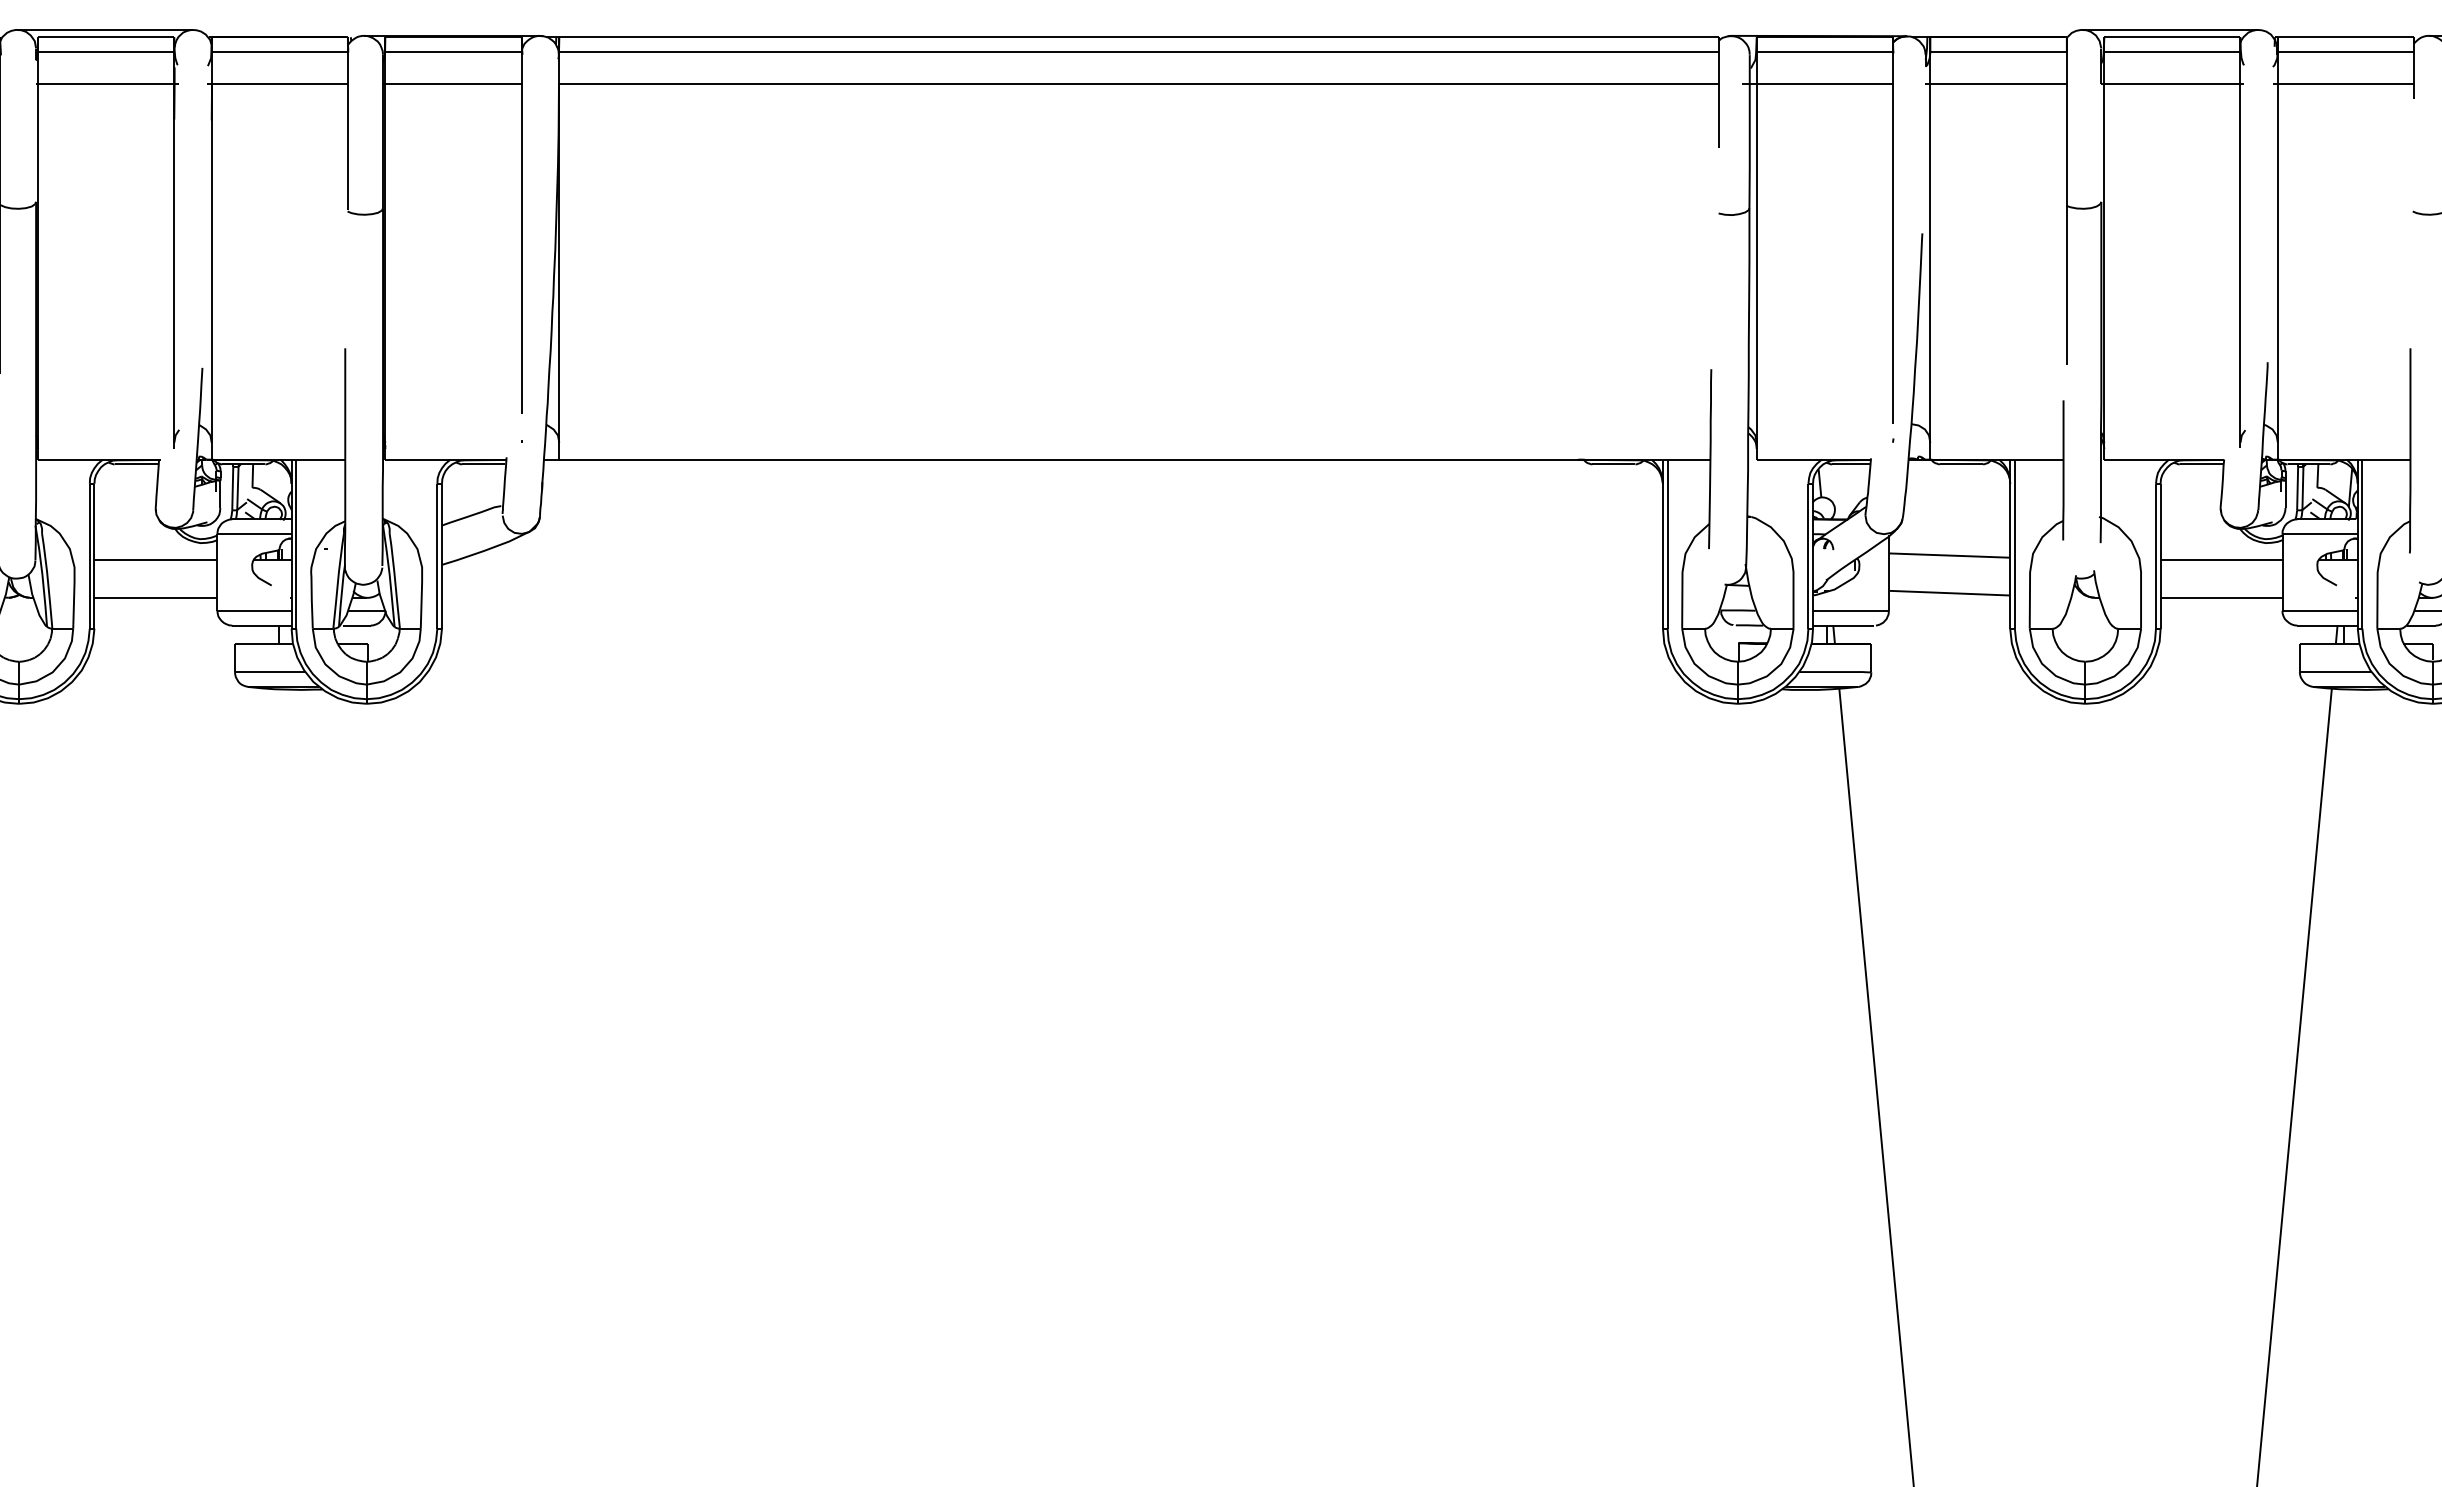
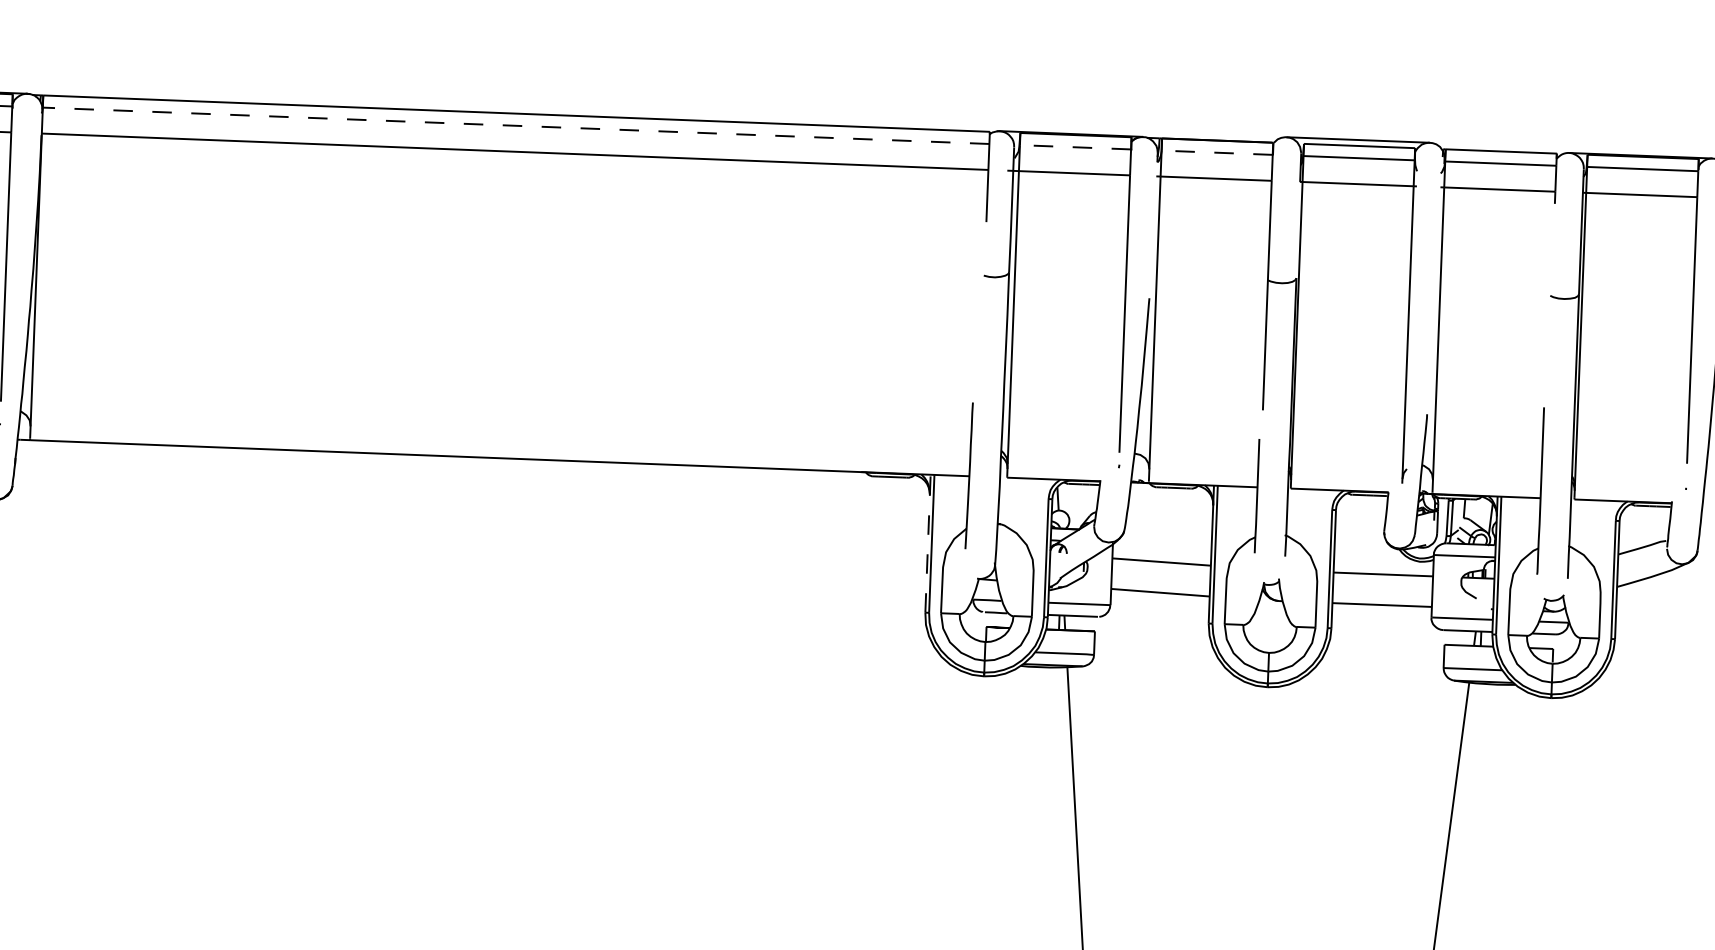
line: (1139, 52) -> (516, 126), solid -> dashed
line: (1824, 52) -> (1075, 147), solid -> dashed
line: (1997, 52) -> (1216, 153), solid -> dashed
line: (1662, 543) -> (927, 543), solid -> dashed

